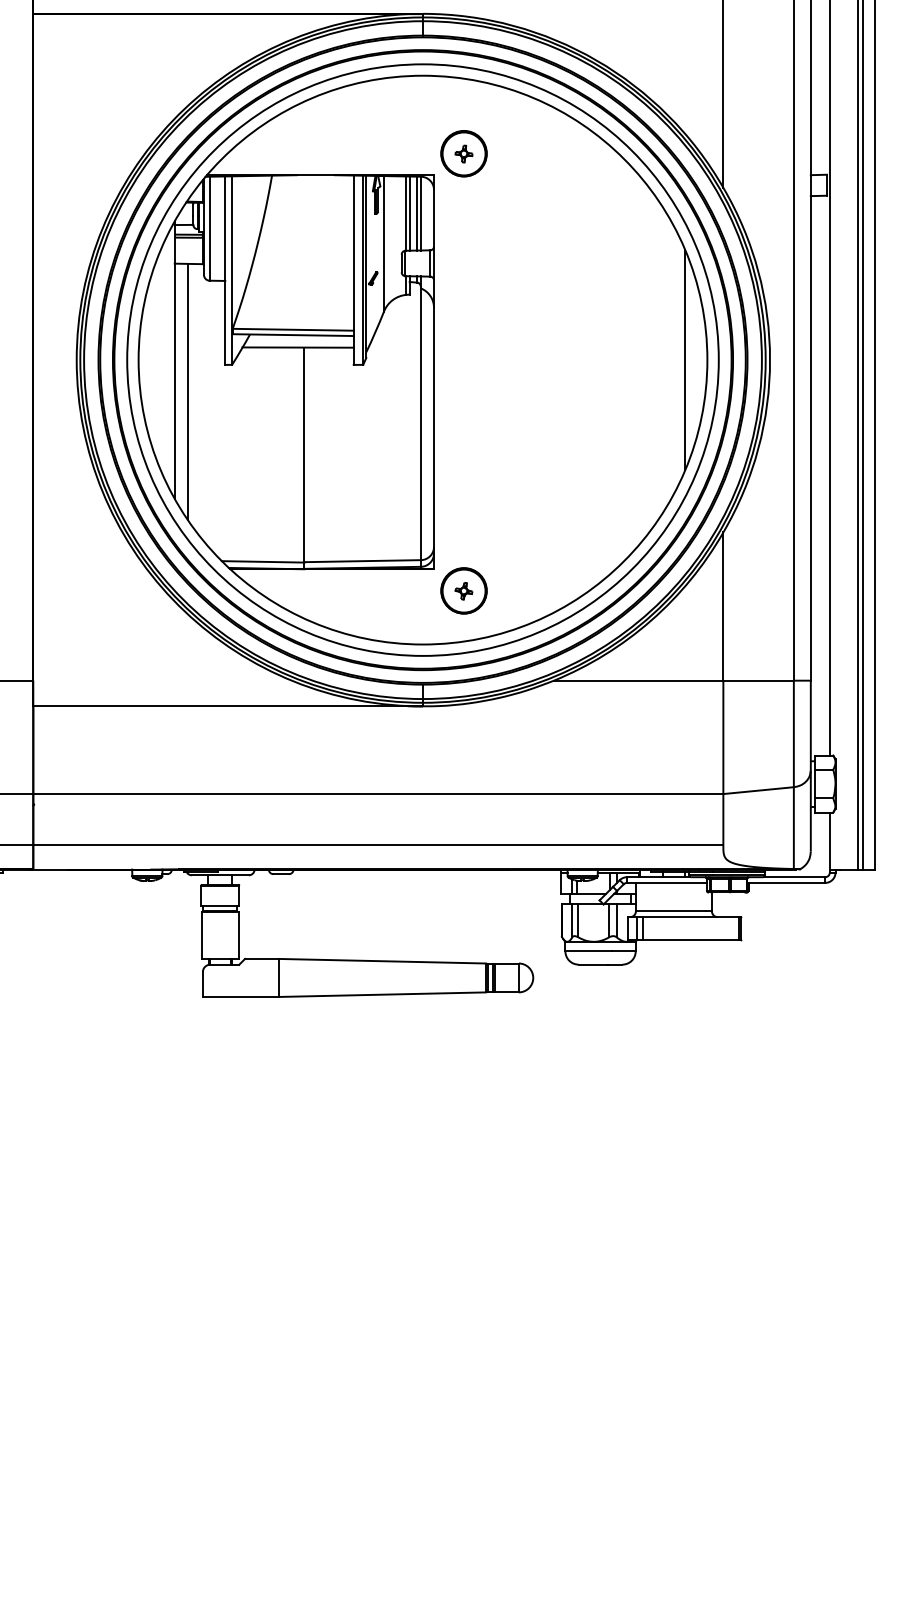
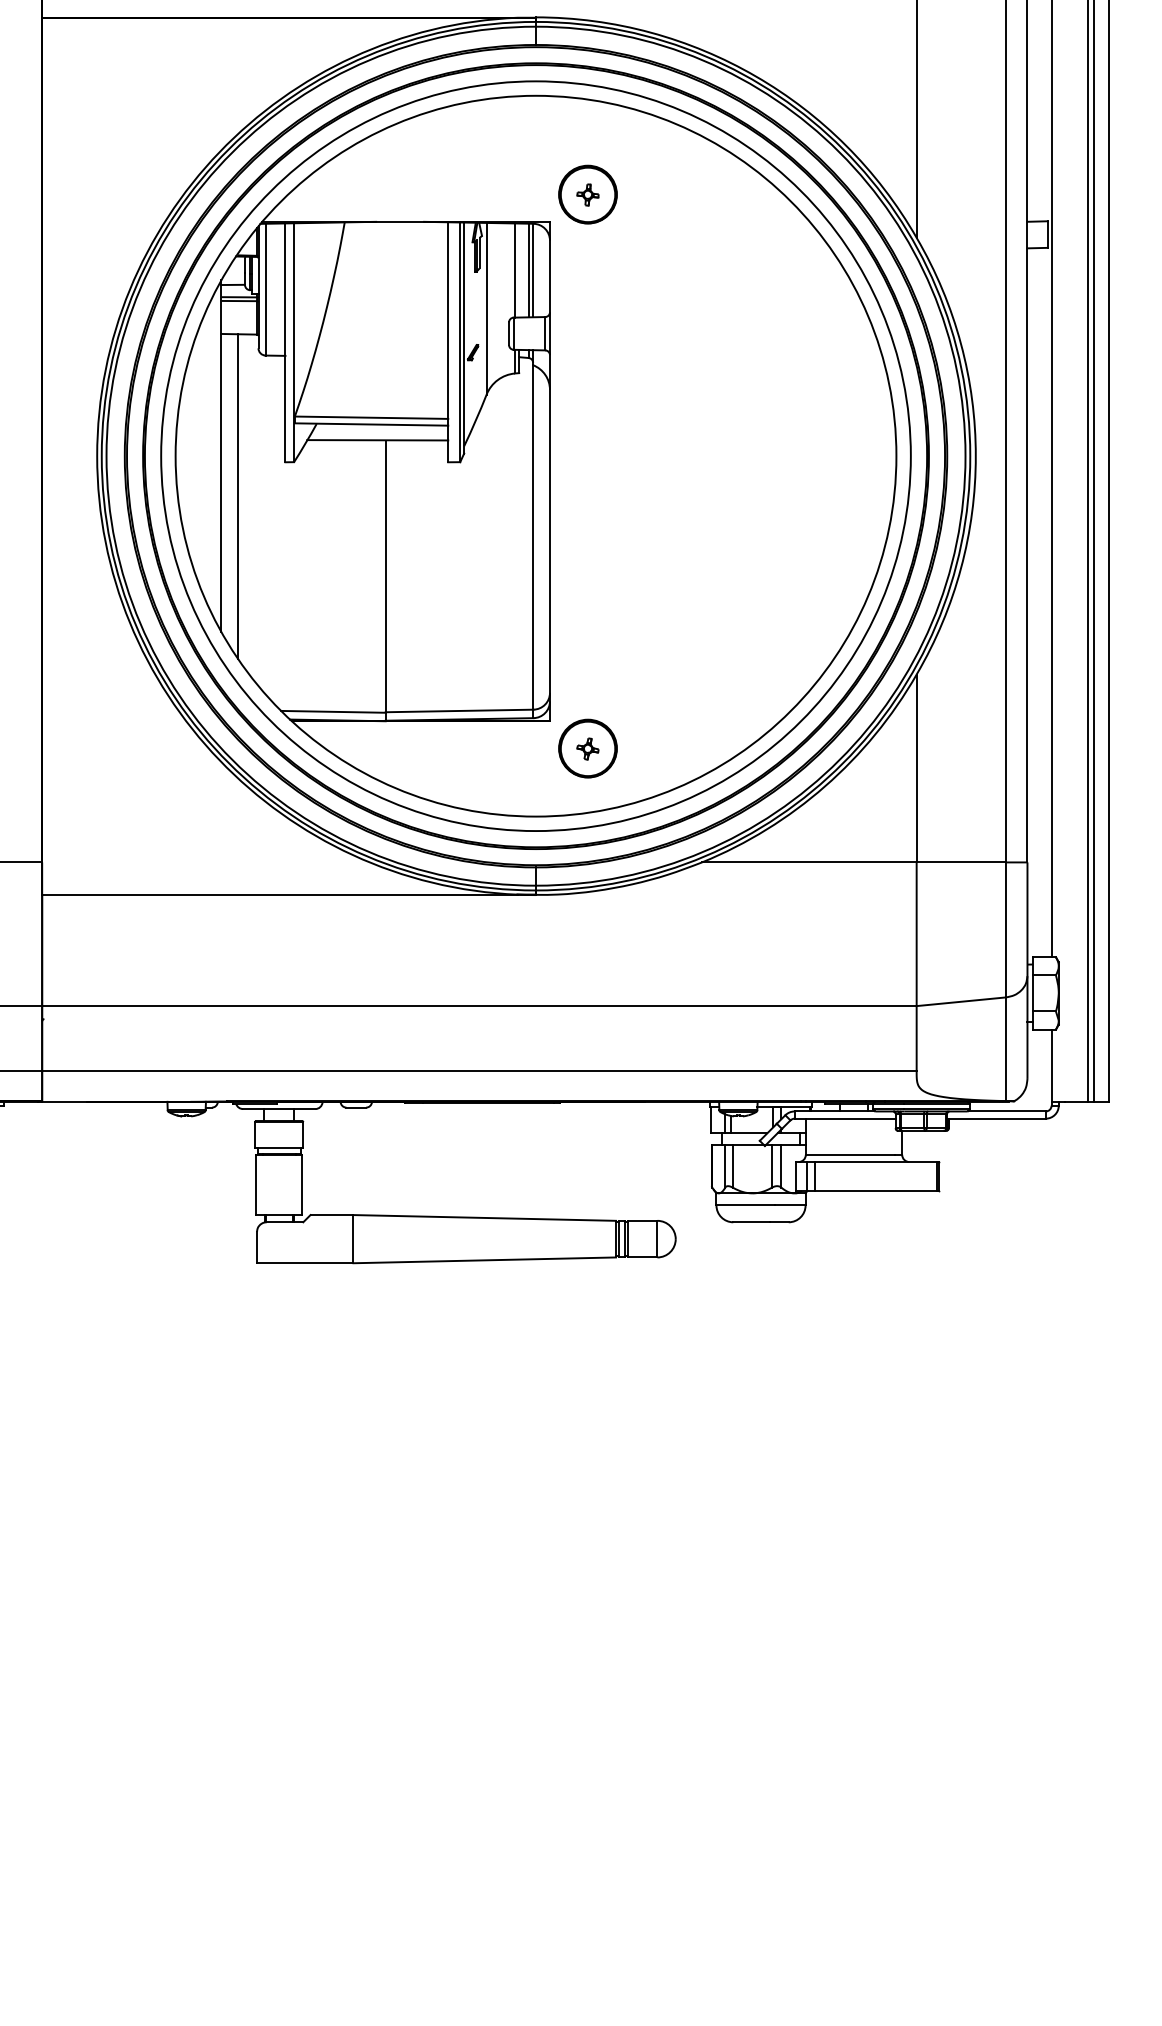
line: (409, 213) -> (519, 270), removed
line: (685, 360) -> (868, 456), removed

